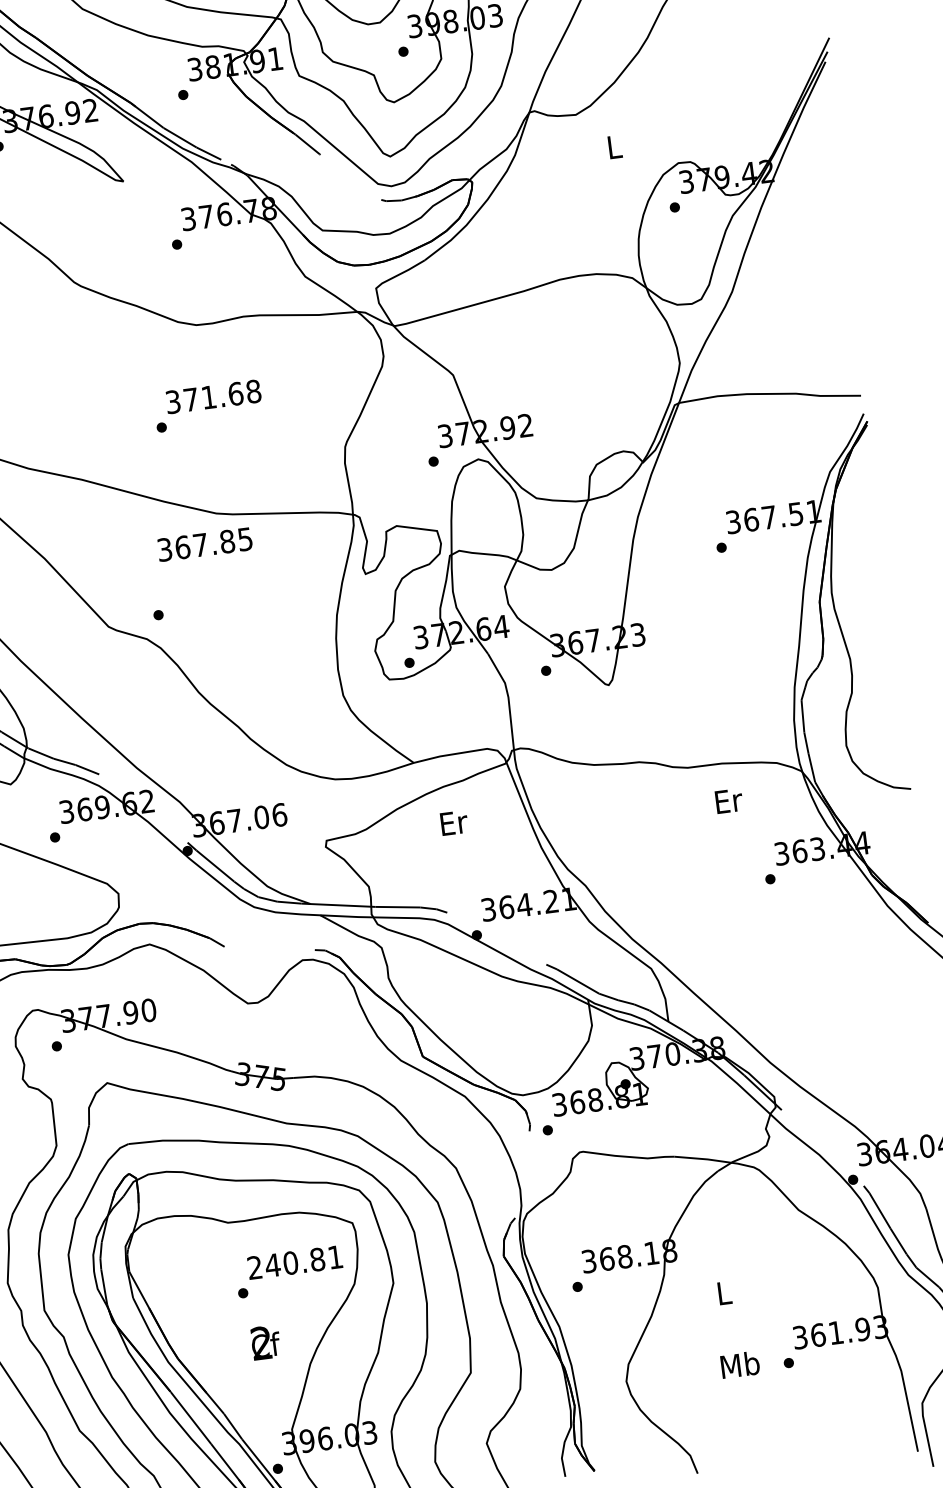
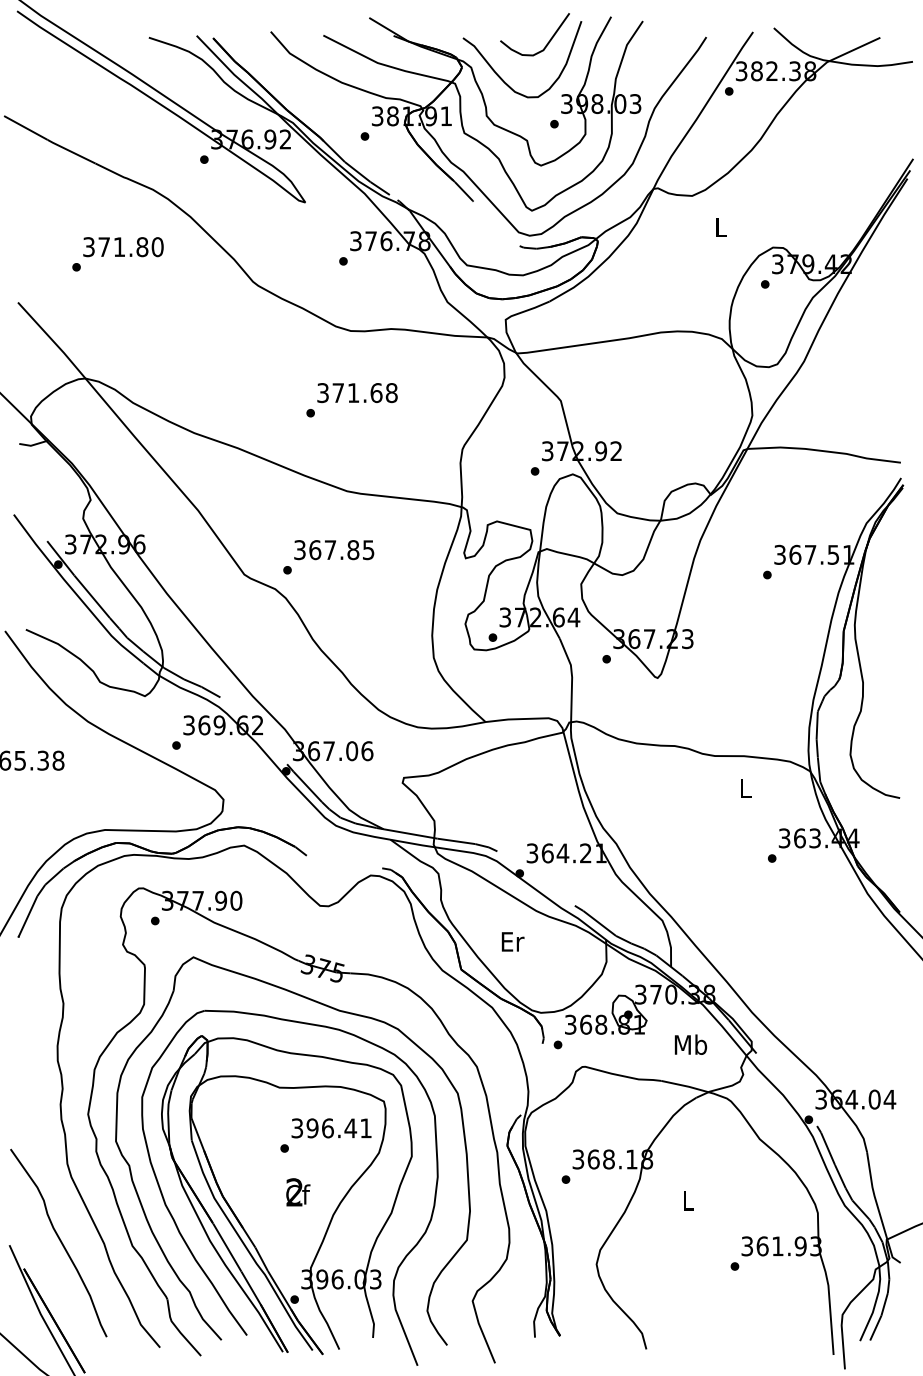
text: (205, 545) -> (334, 550), moved
text: (728, 801) -> (745, 788), Er -> L
text: (453, 822) -> (512, 941), moved
text: (286, 1263) -> (324, 1128), 240.81 -> 396.41
text: (739, 1364) -> (690, 1044), moved

